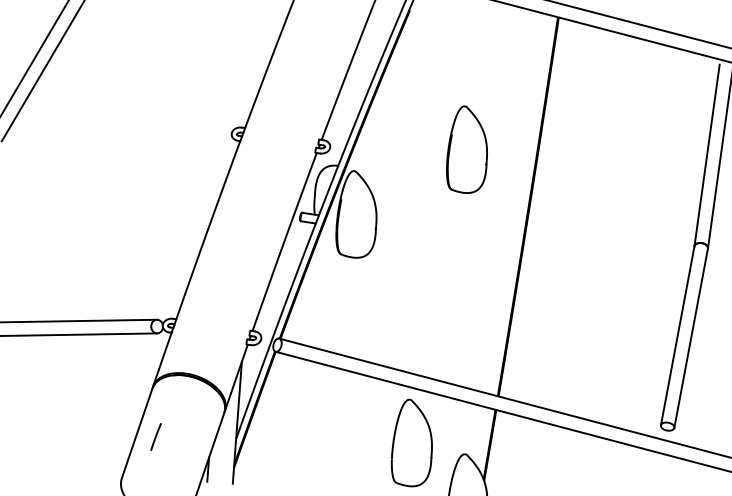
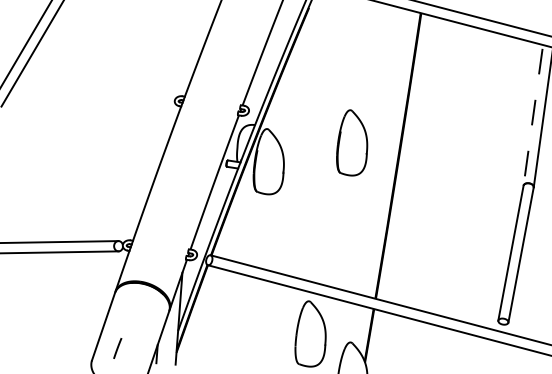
part: (467, 149) -> (352, 142), moved
line: (707, 155) -> (533, 117), solid -> dashed
line: (155, 437) -> (117, 348), moved

